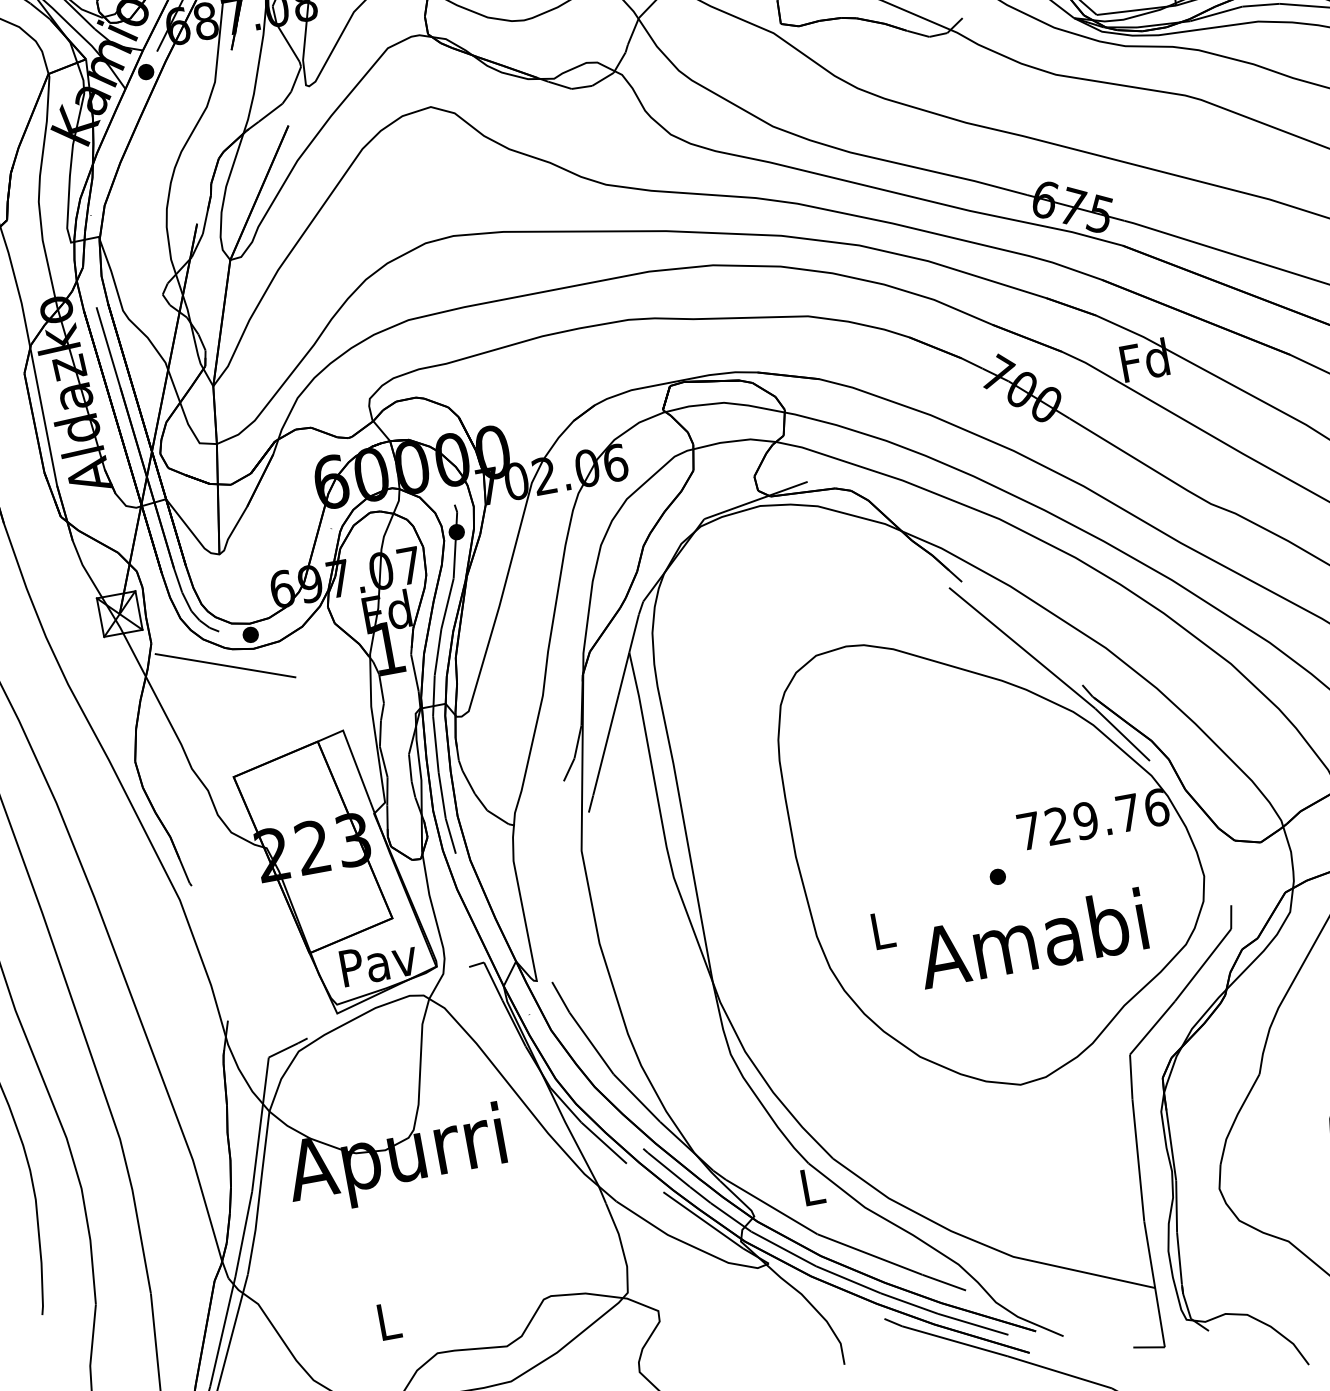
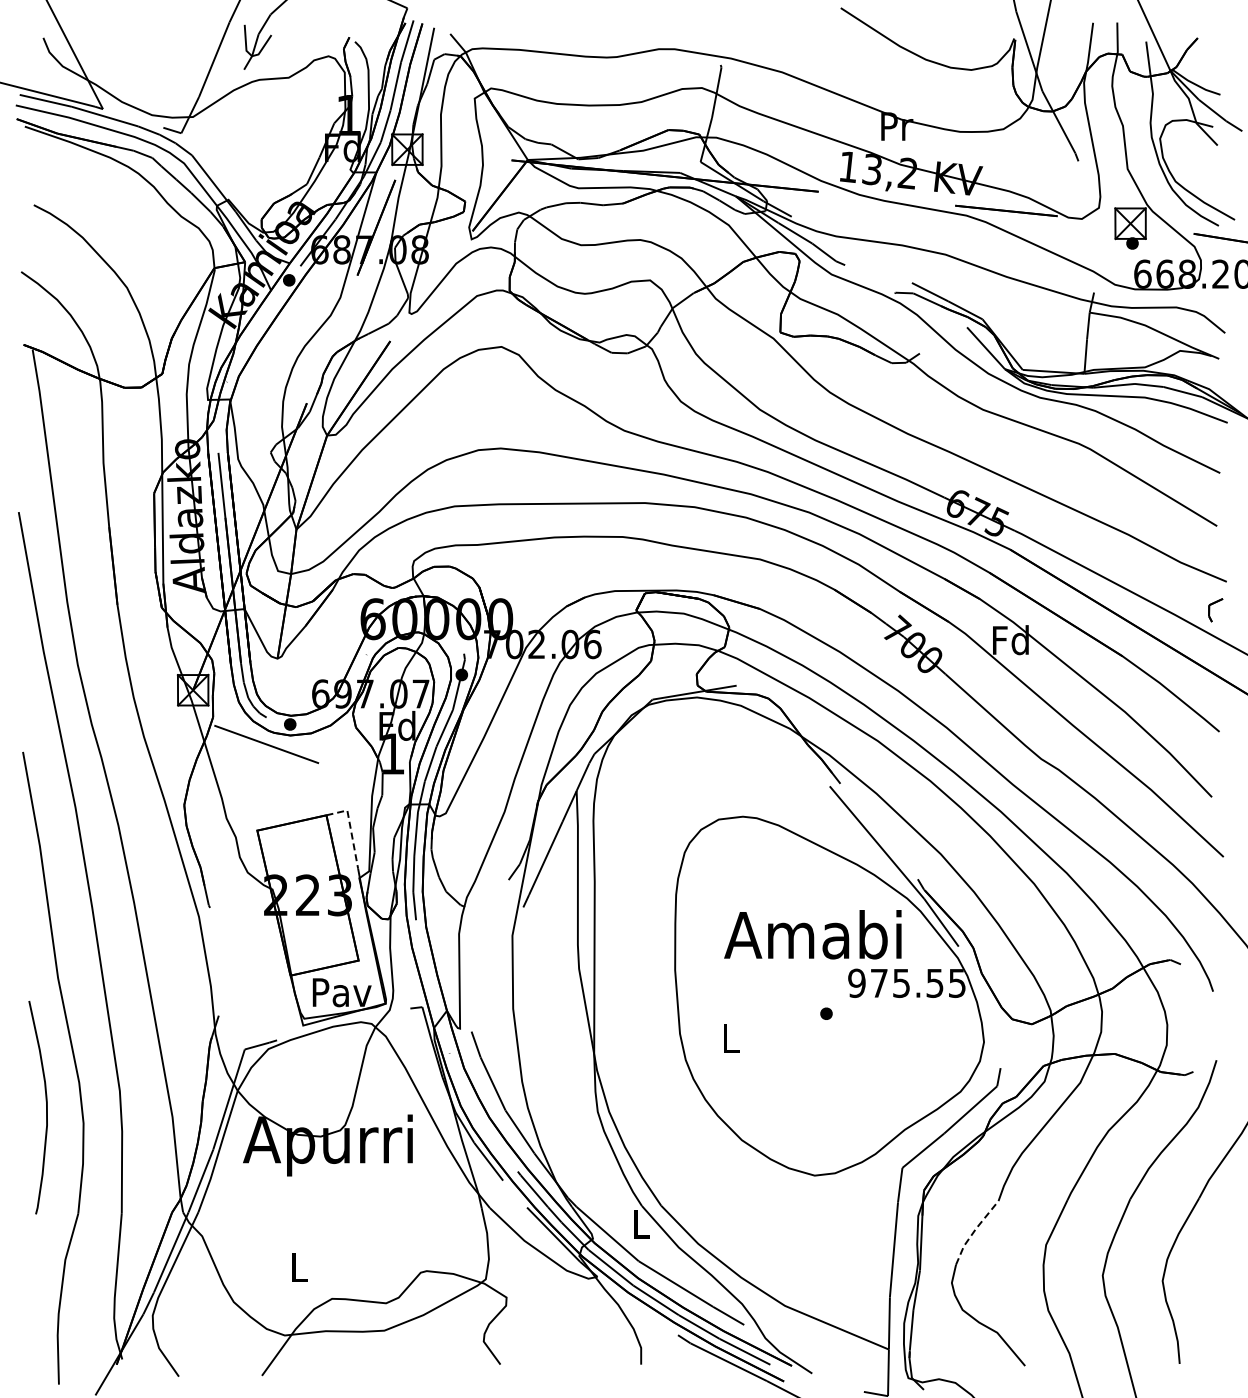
line: (351, 752) -> (350, 828), solid -> dashed
text: (1093, 818) -> (907, 982), 729.76 -> 975.55
text: (1031, 938) -> (812, 934), moved
line: (1235, 1117) -> (974, 1230), solid -> dashed

